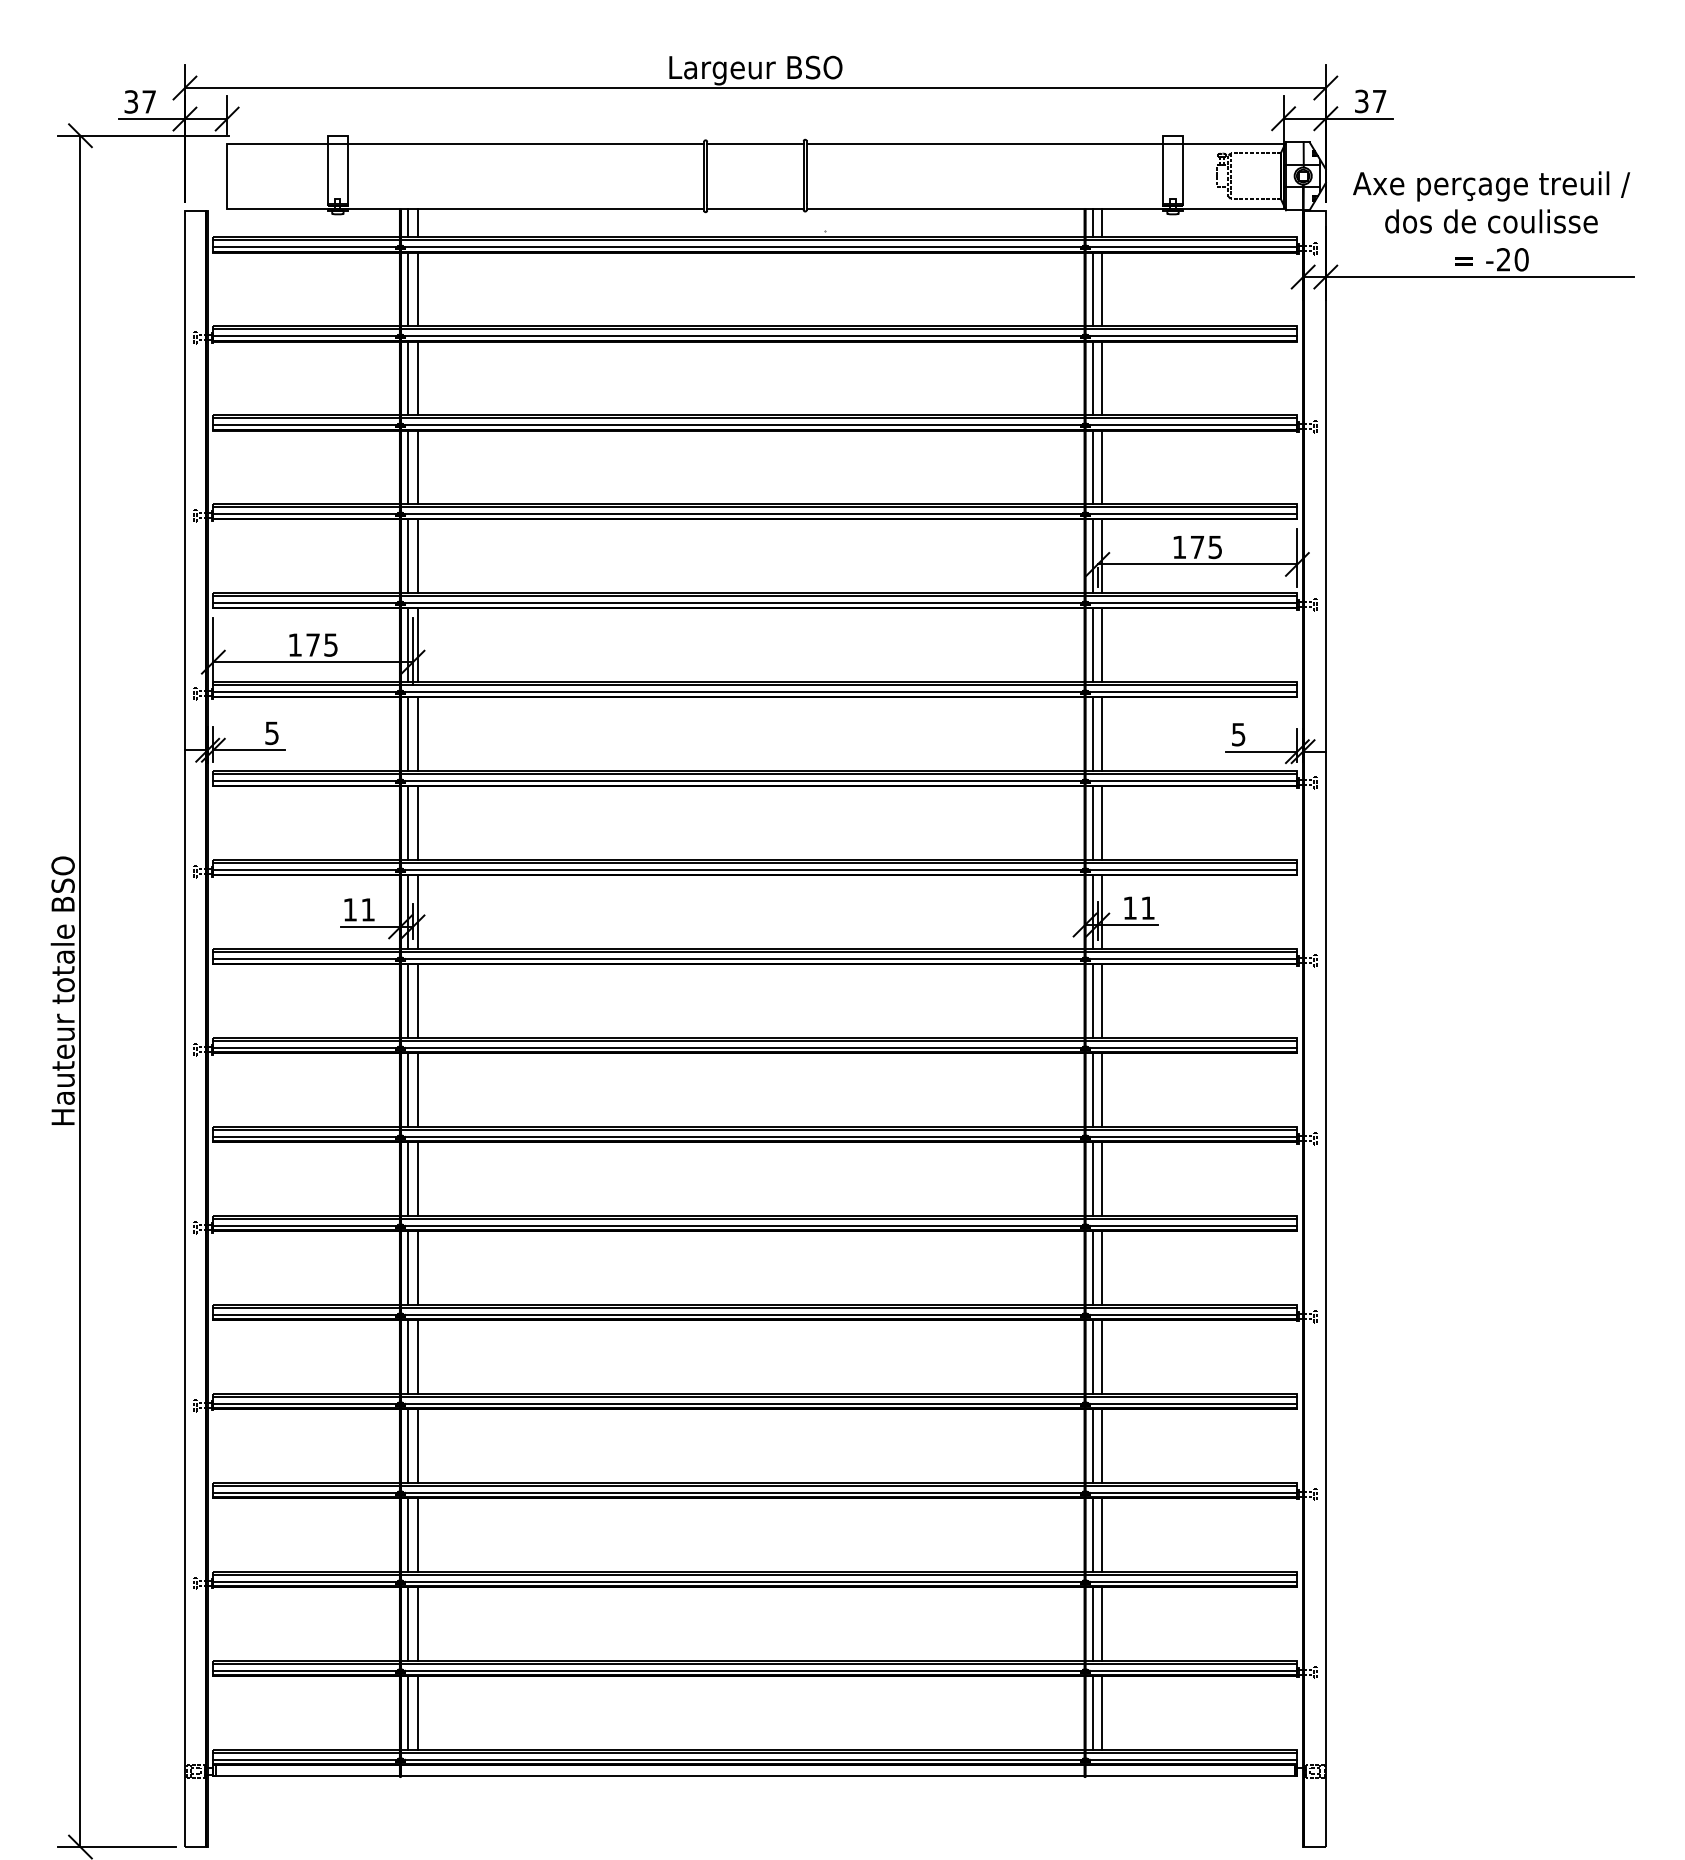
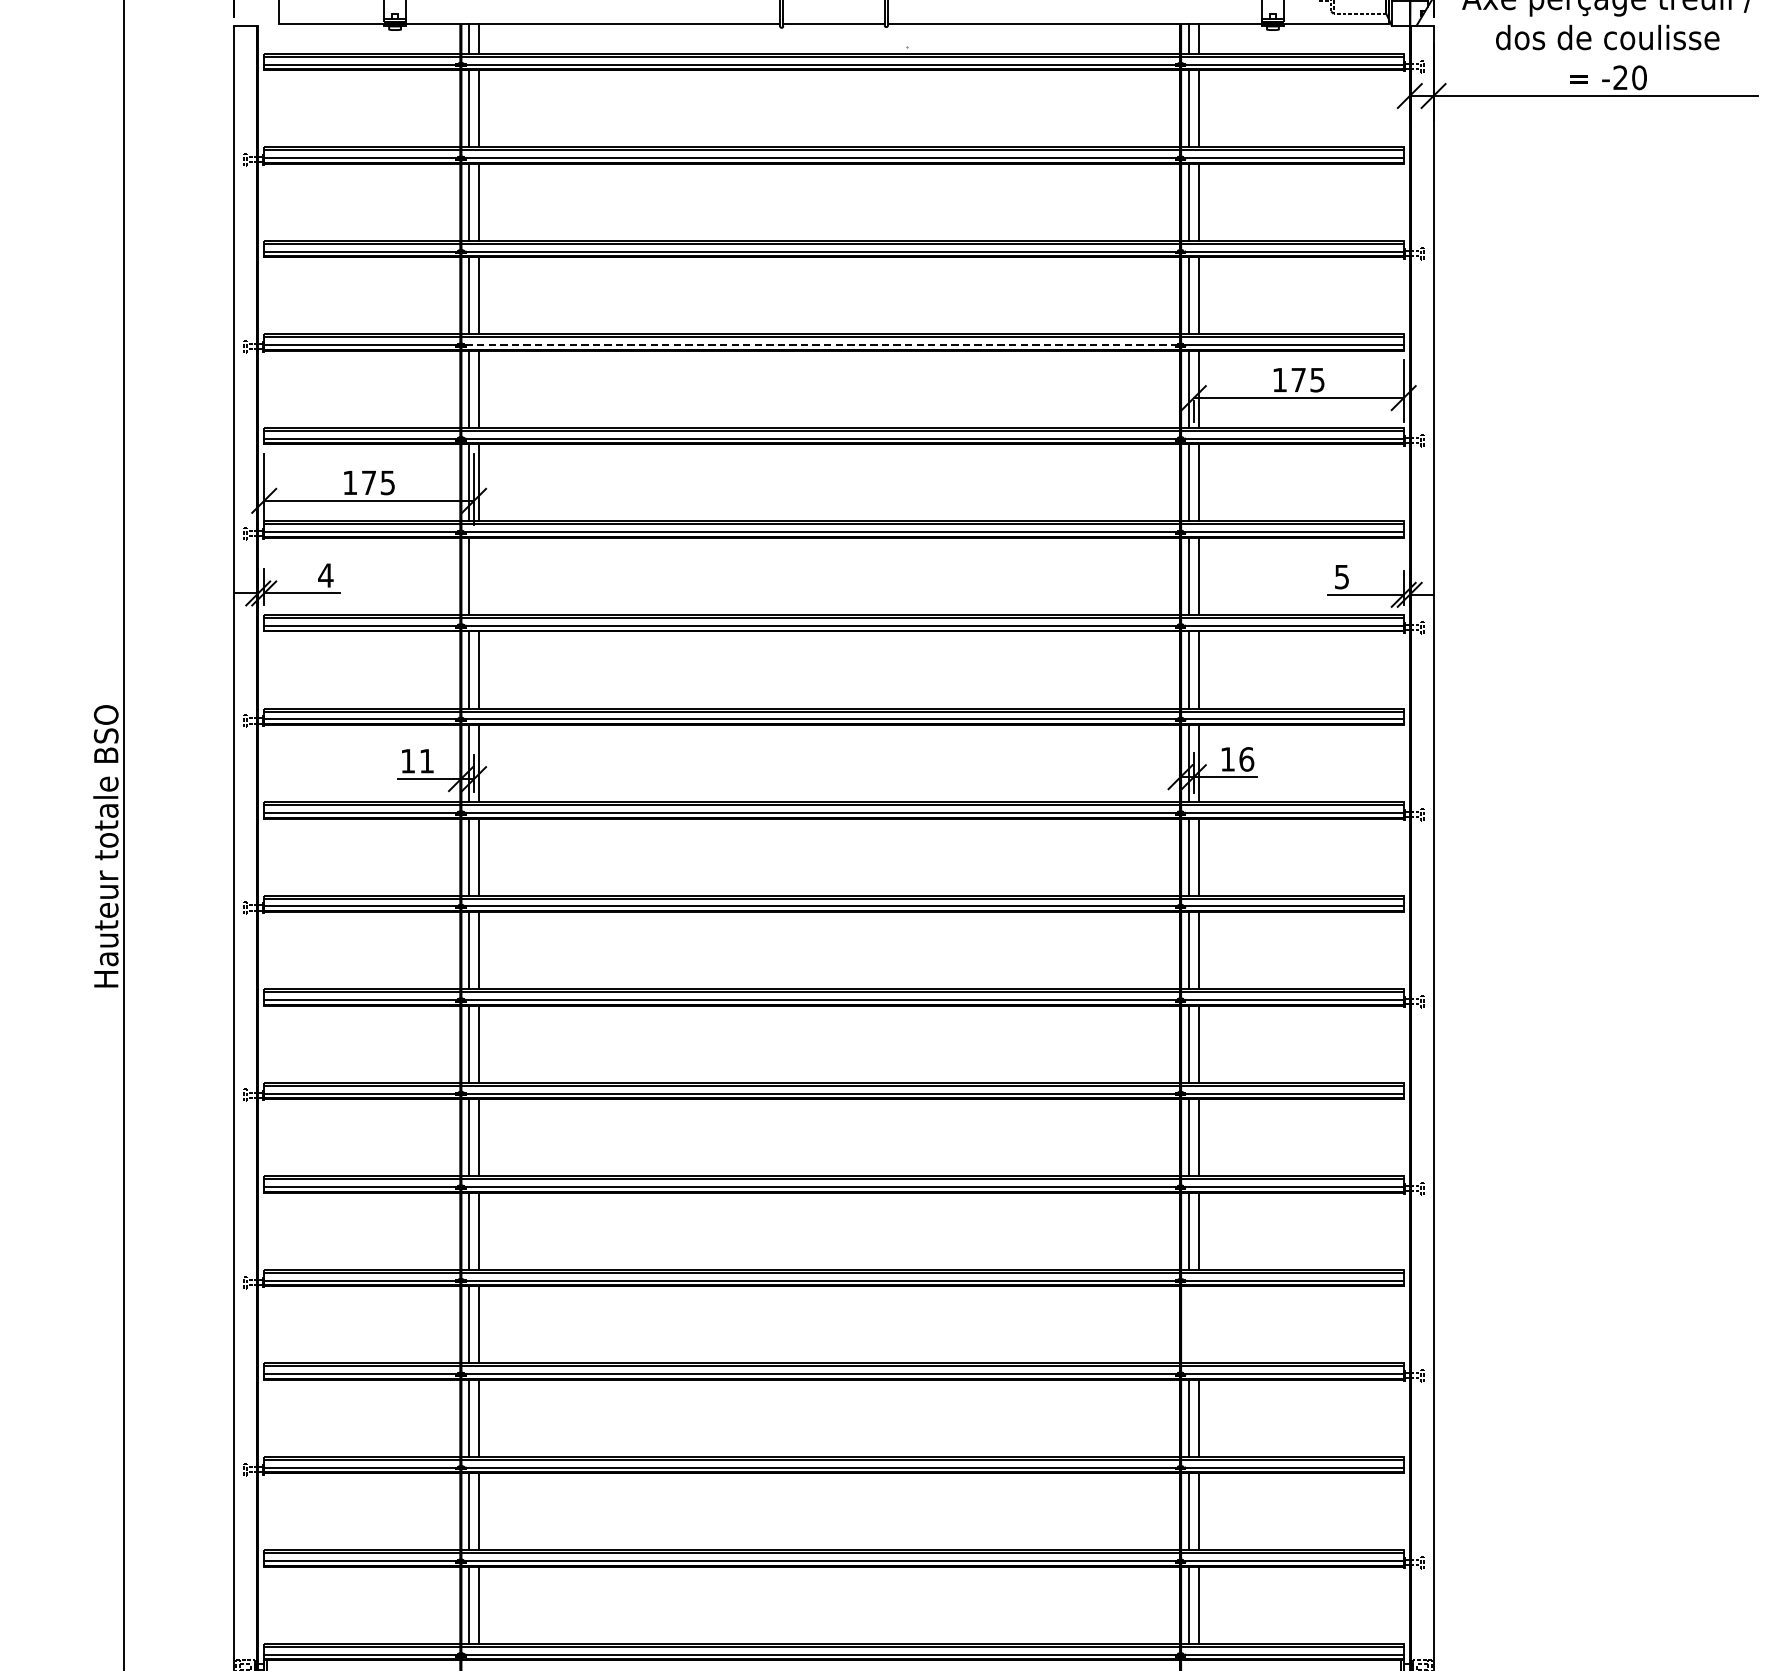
line: (742, 514) -> (820, 345), solid -> dashed
text: (271, 733) -> (325, 575), 5 -> 4
line: (417, 733) -> (478, 575), removed
text: (1148, 907) -> (1247, 758), 11 -> 16
line: (1093, 1445) -> (1189, 1324), removed
line: (1102, 1445) -> (1198, 1324), removed

